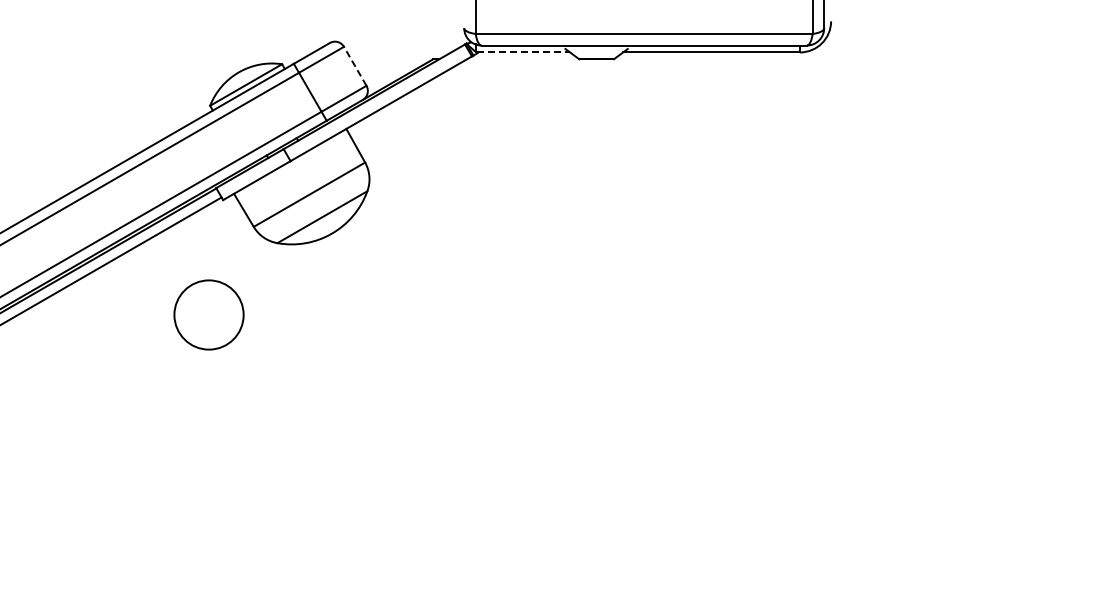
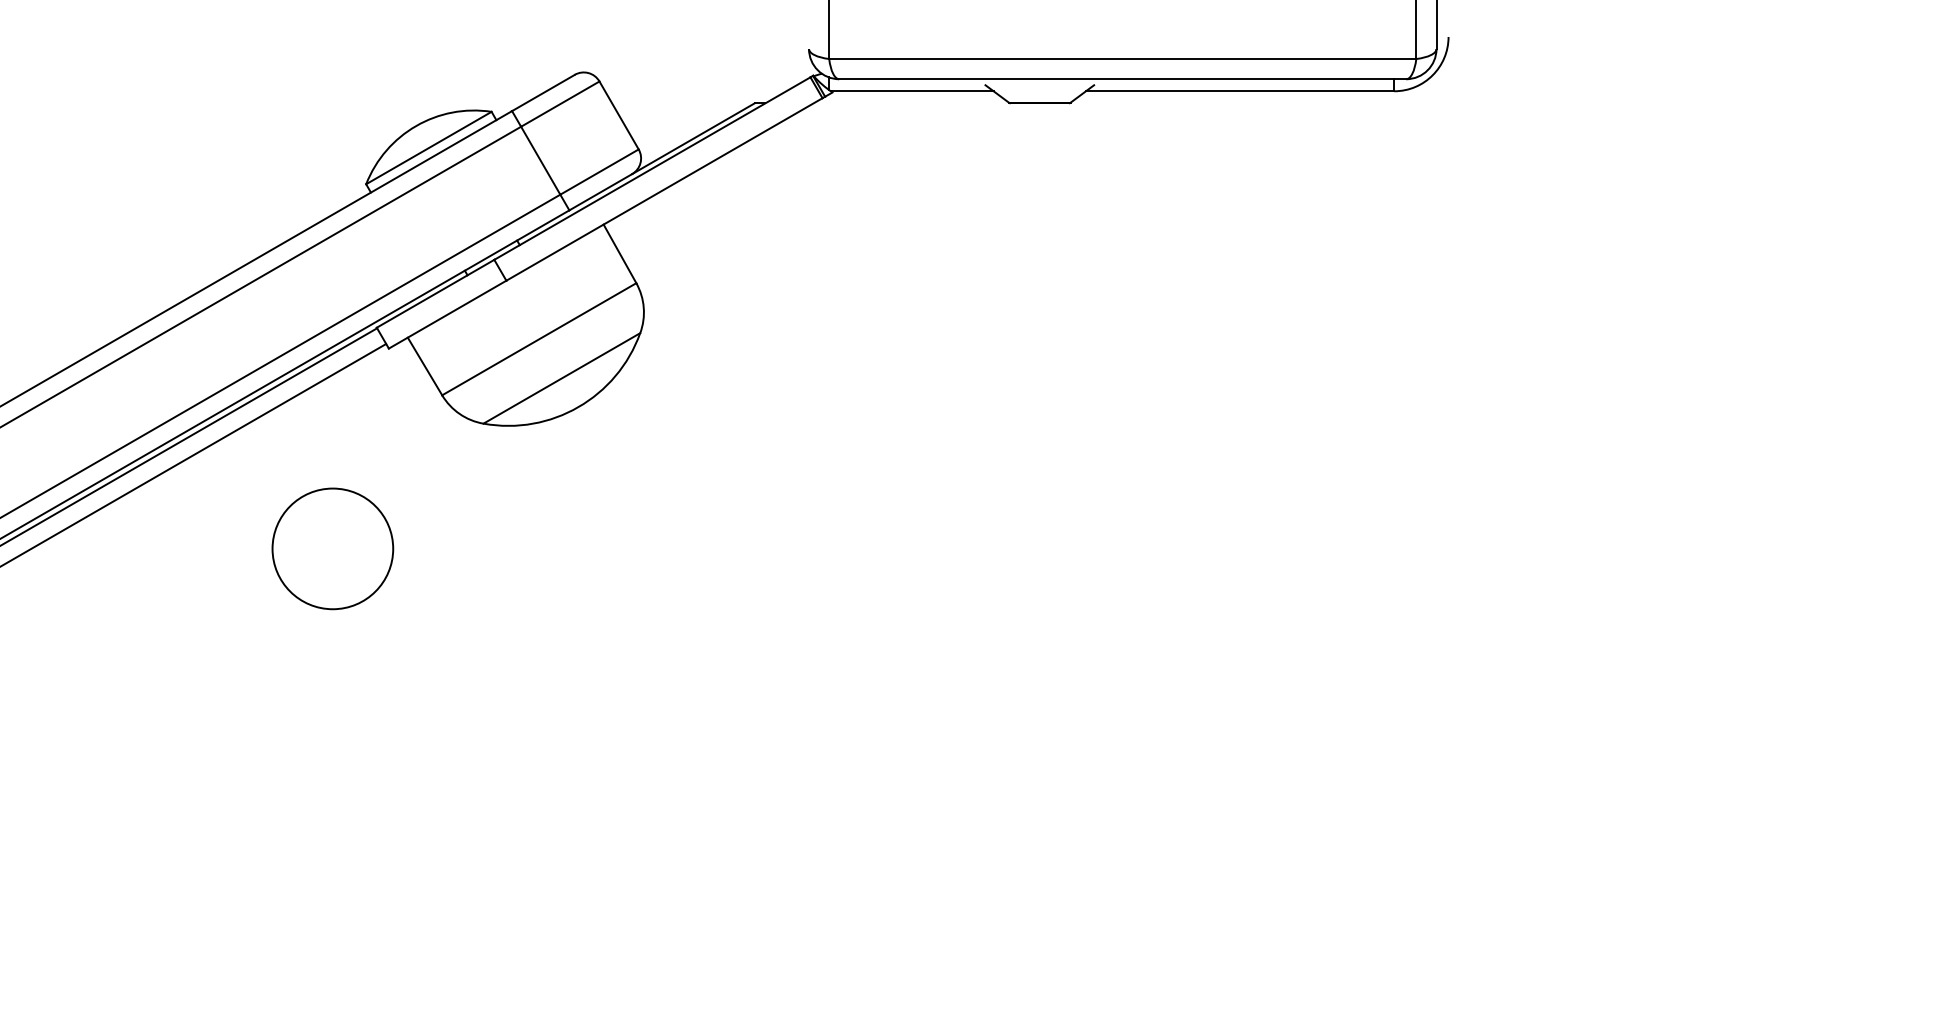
line: (523, 52) -> (912, 91), dashed -> solid
line: (355, 66) -> (619, 115), dashed -> solid
circle: (208, 314) -> (331, 548), moved

